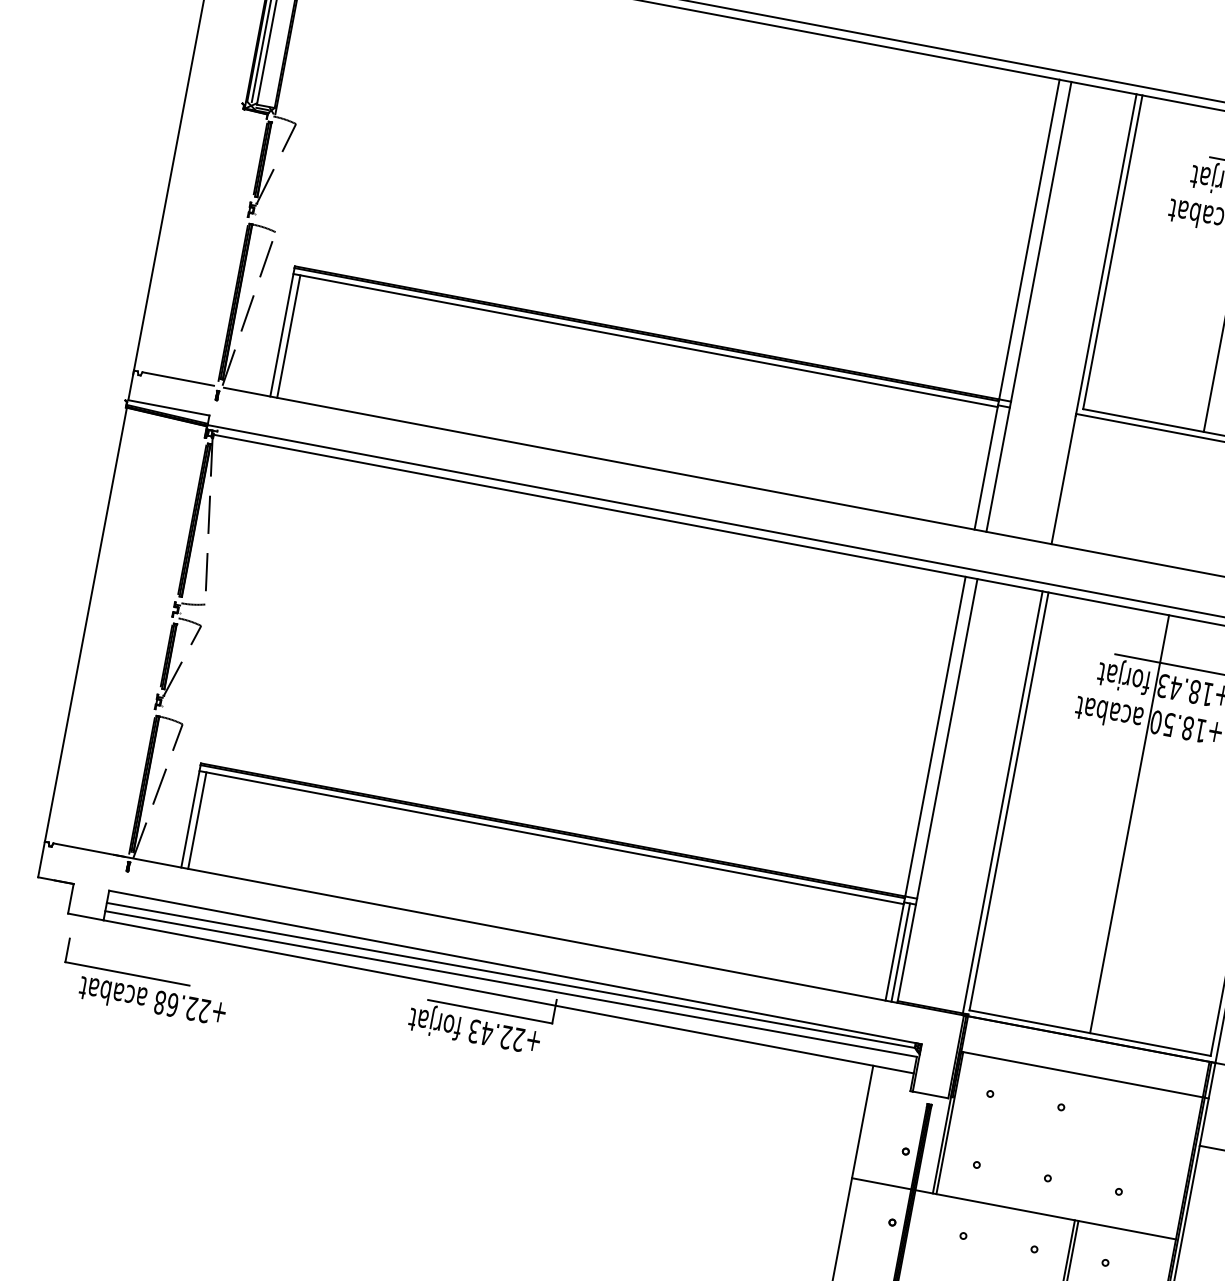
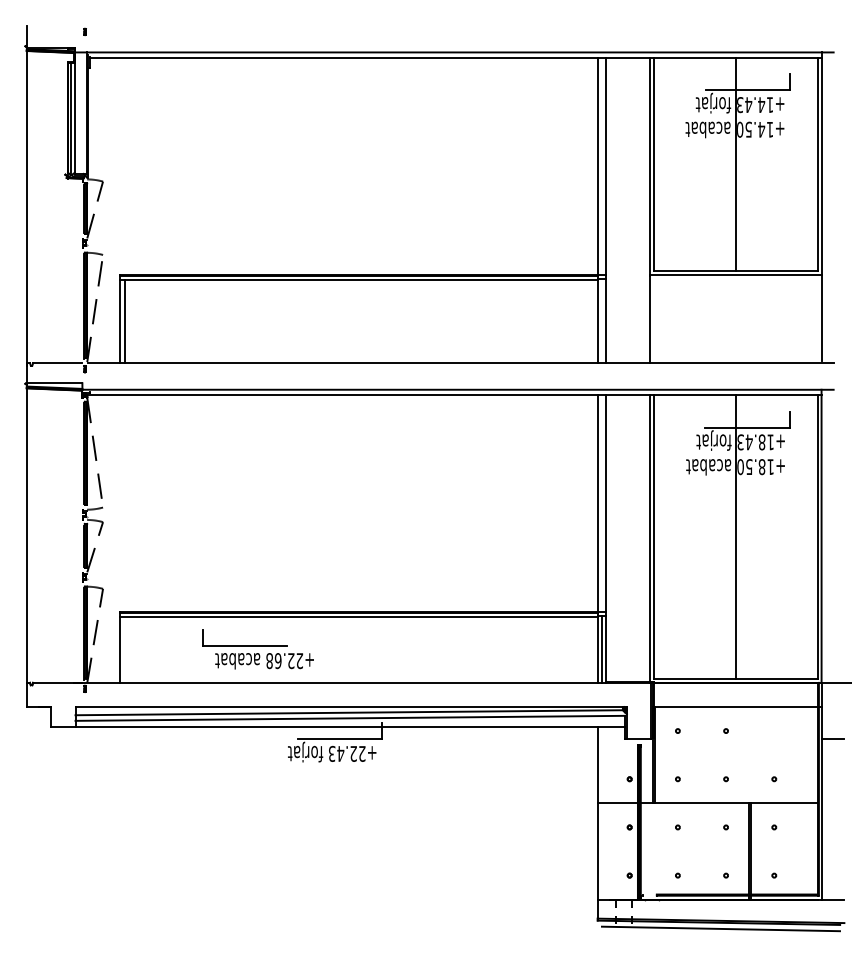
line: (197, 819) -> (124, 649), removed
part: (145, 982) -> (257, 649), moved

